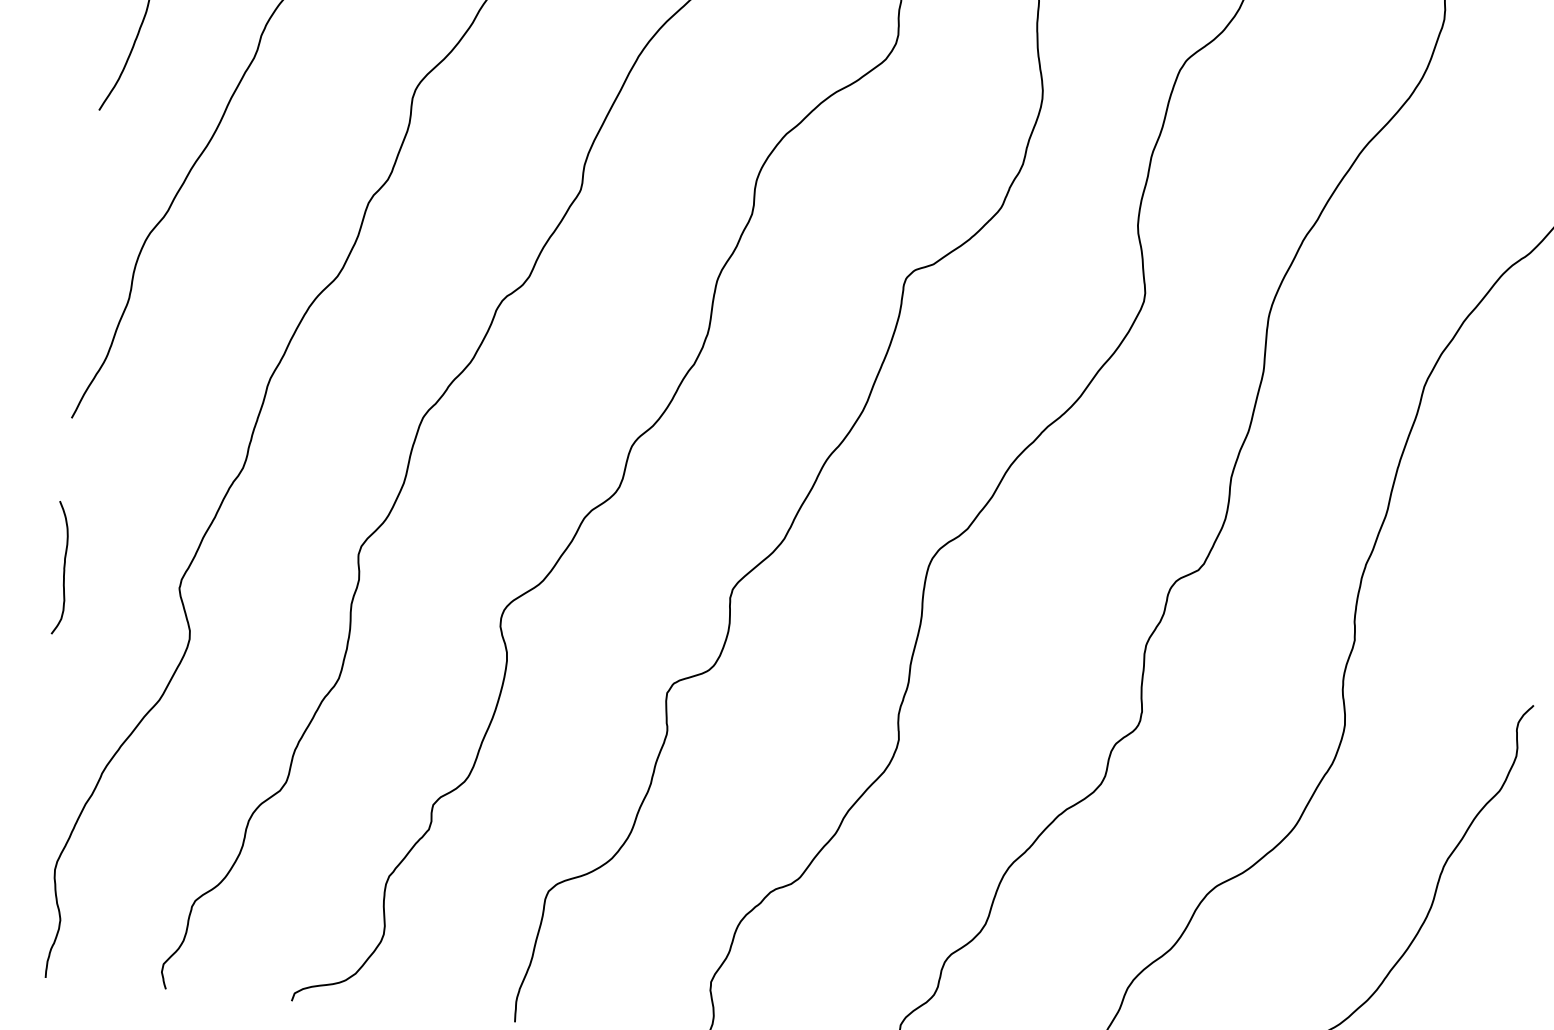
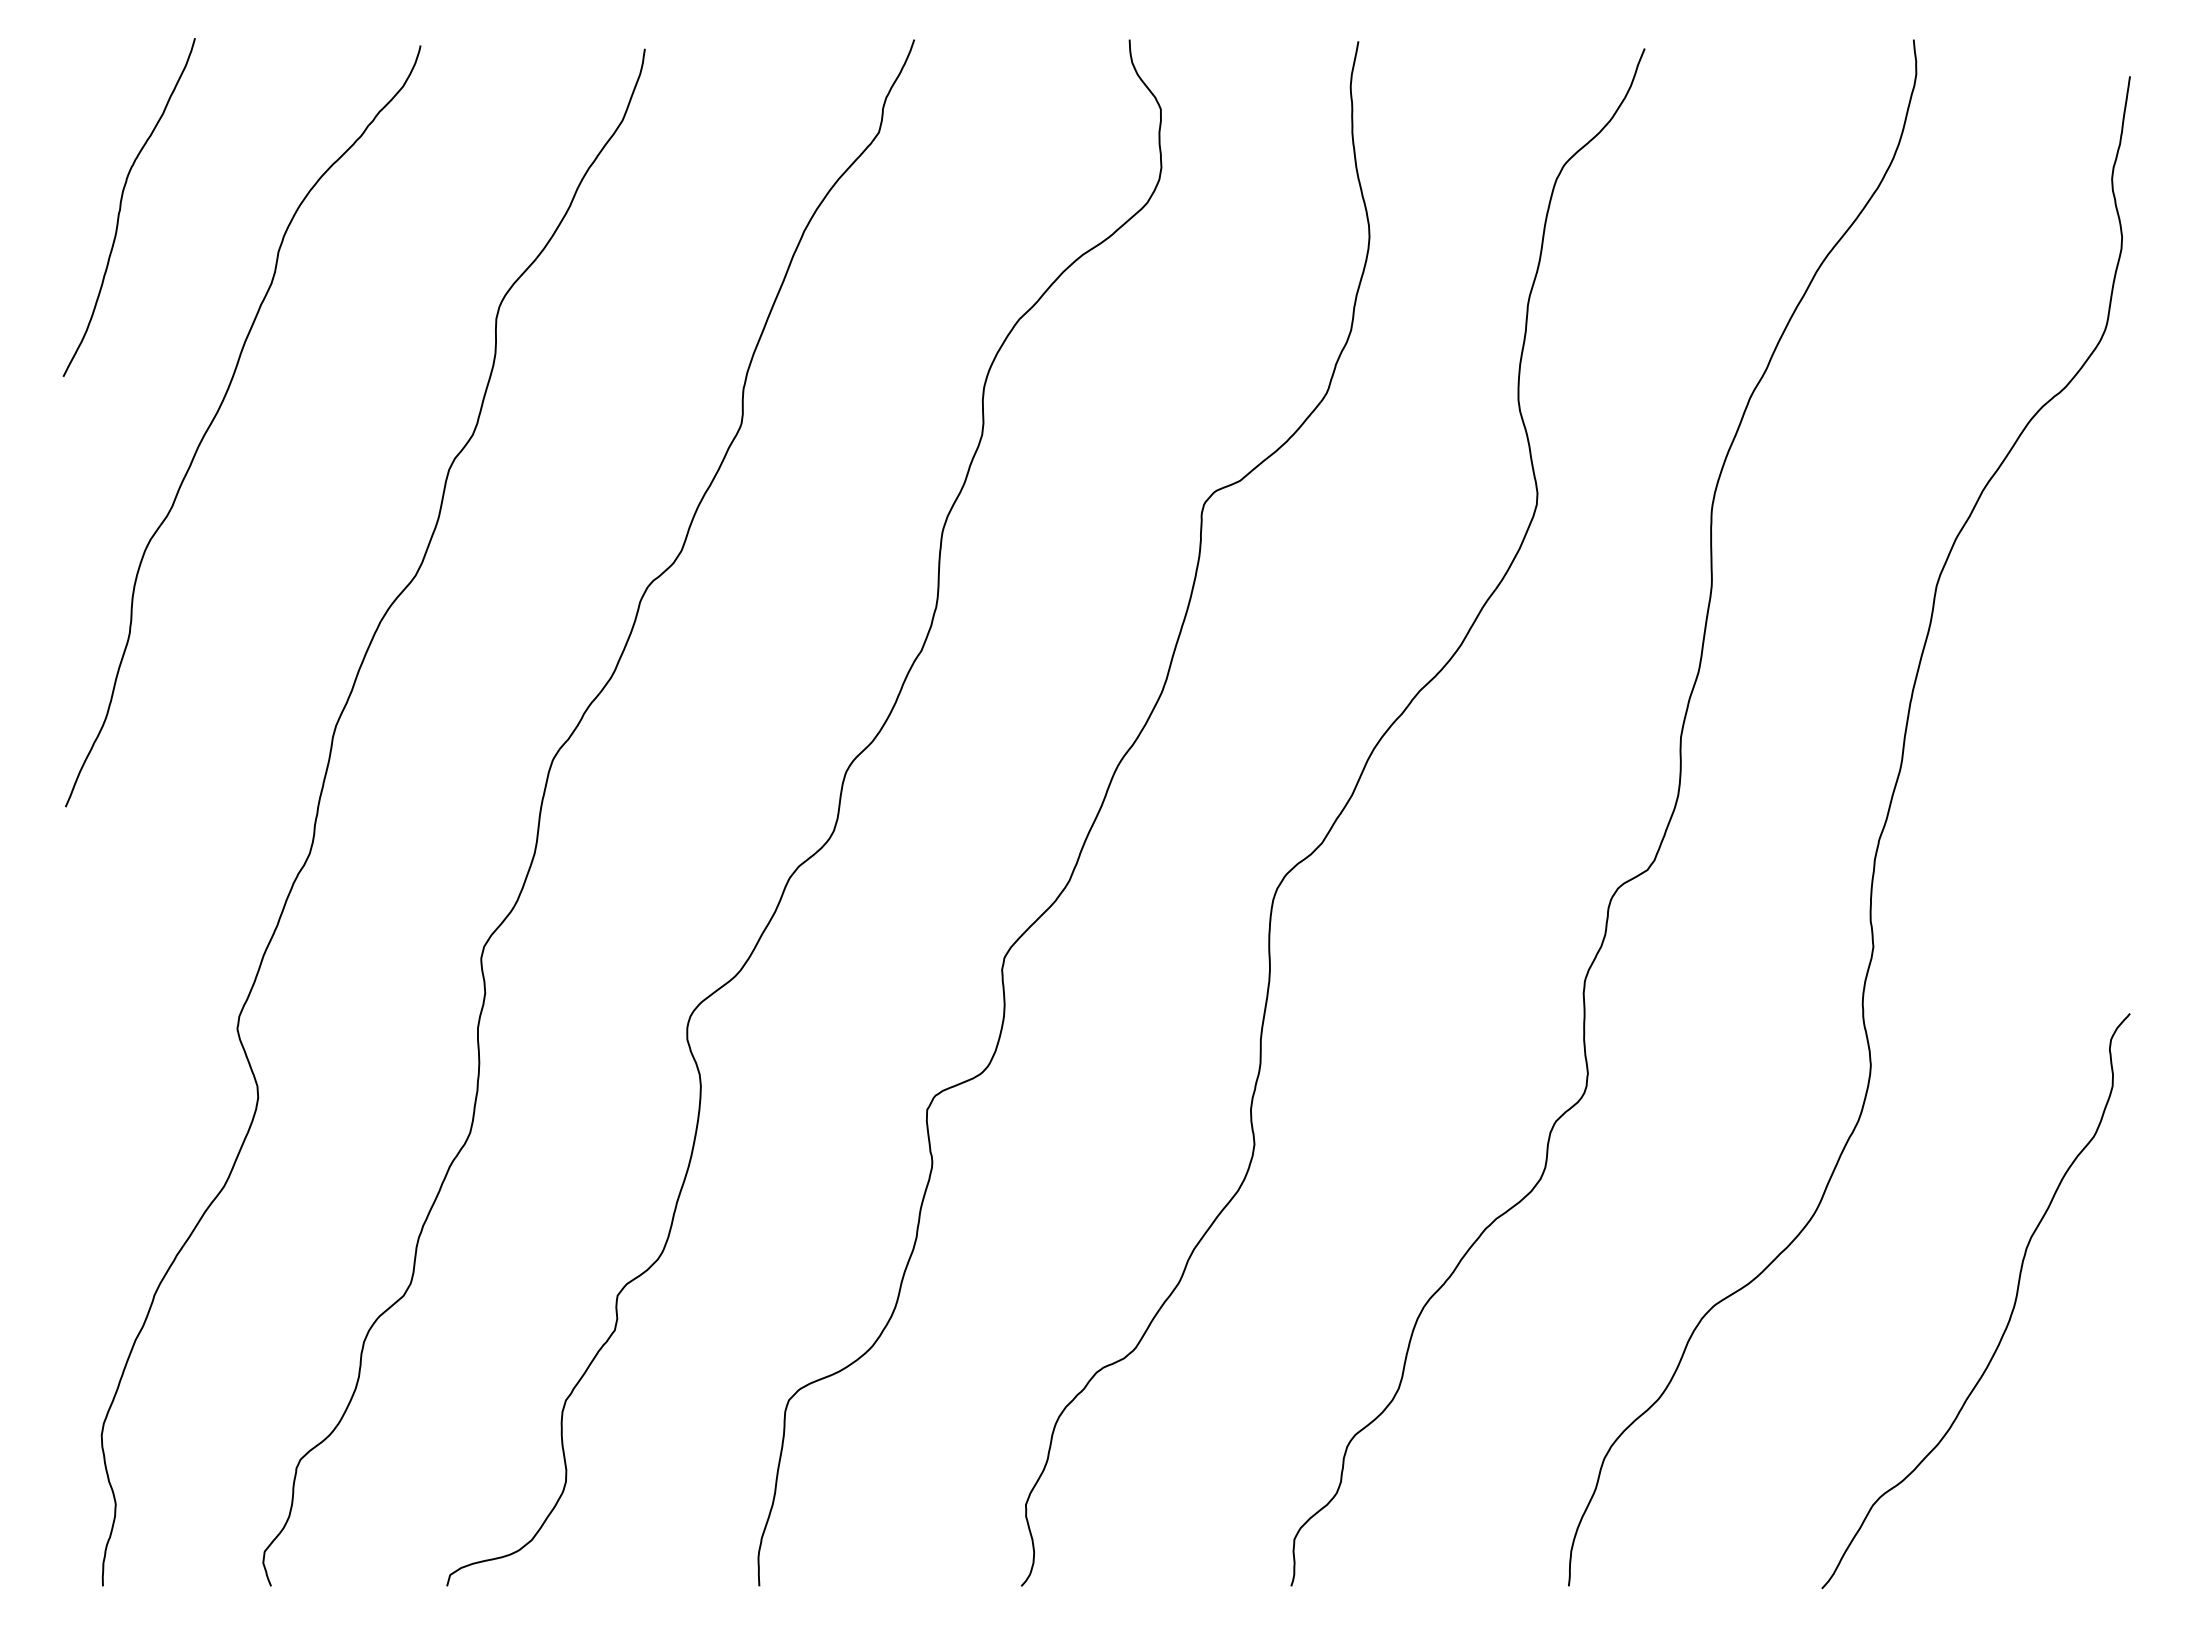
curve: (63, 568) -> (74, 1016), removed

